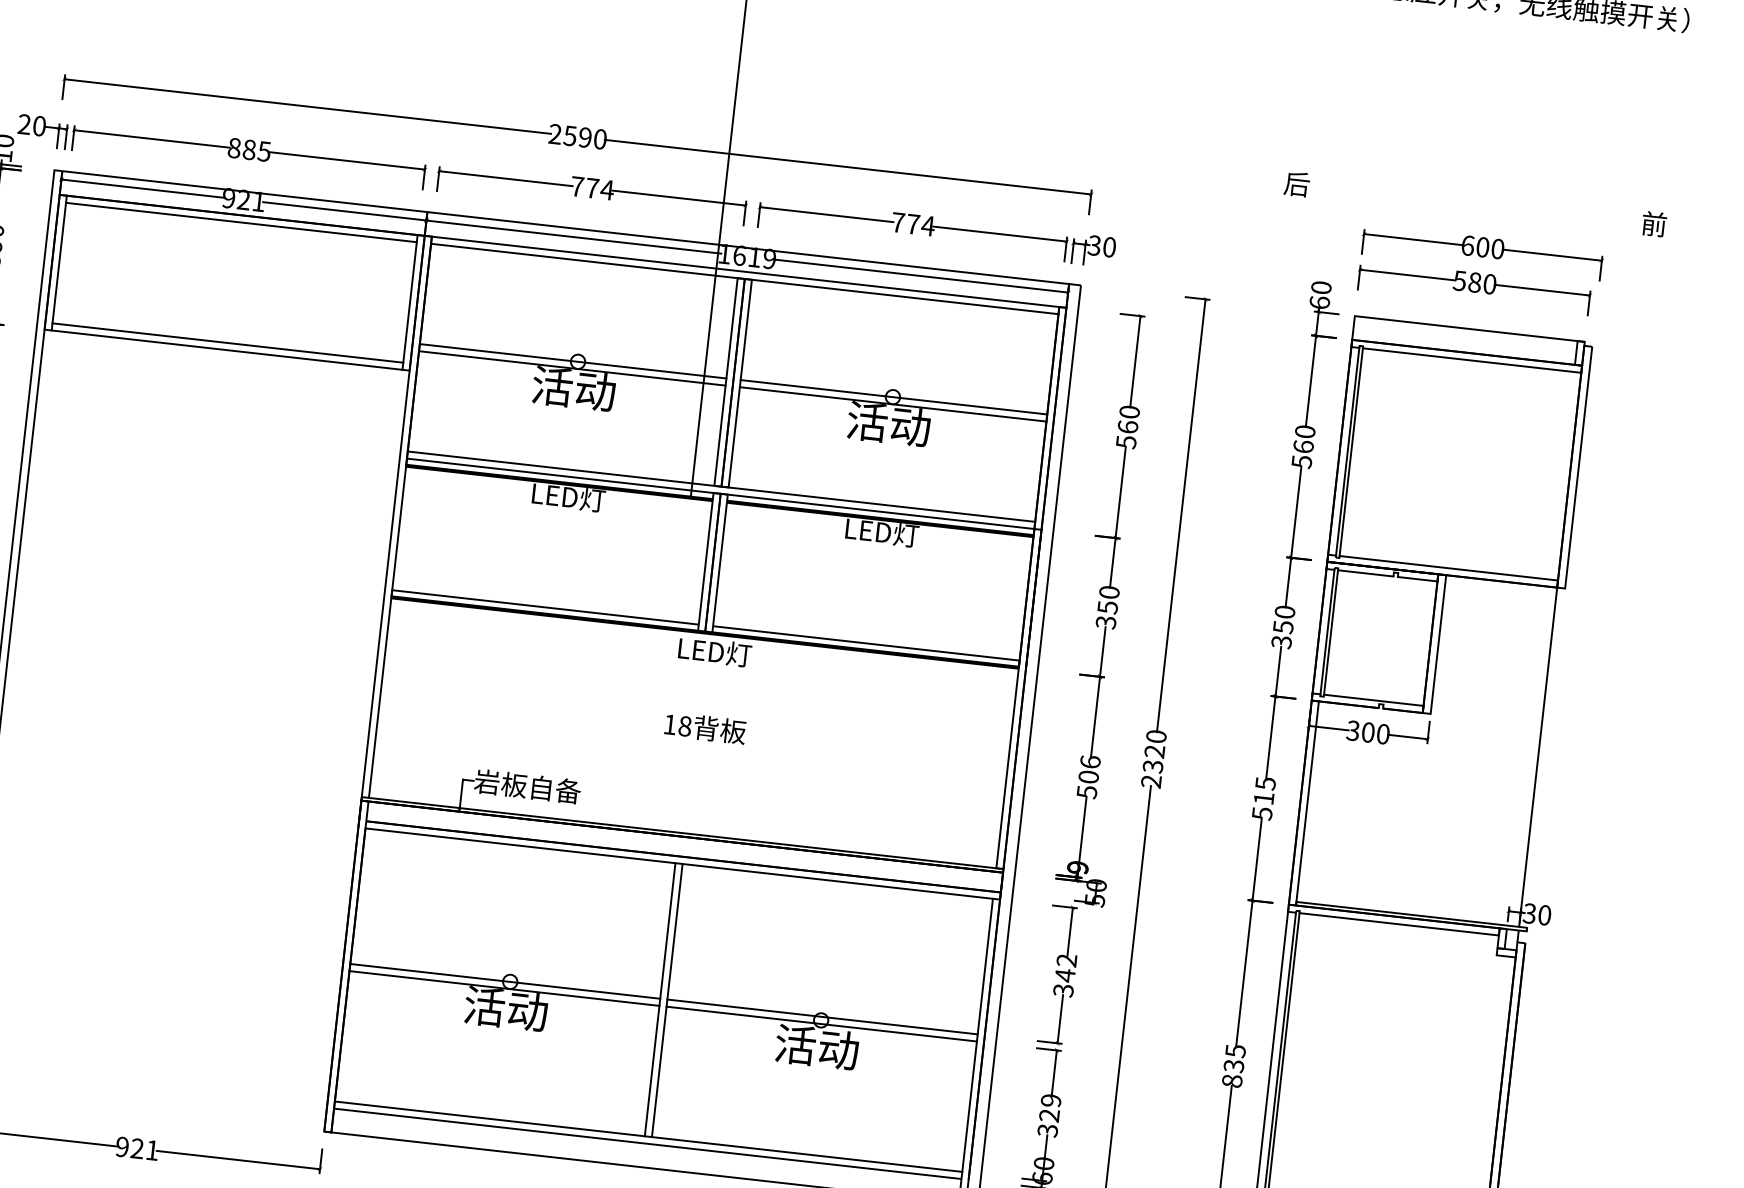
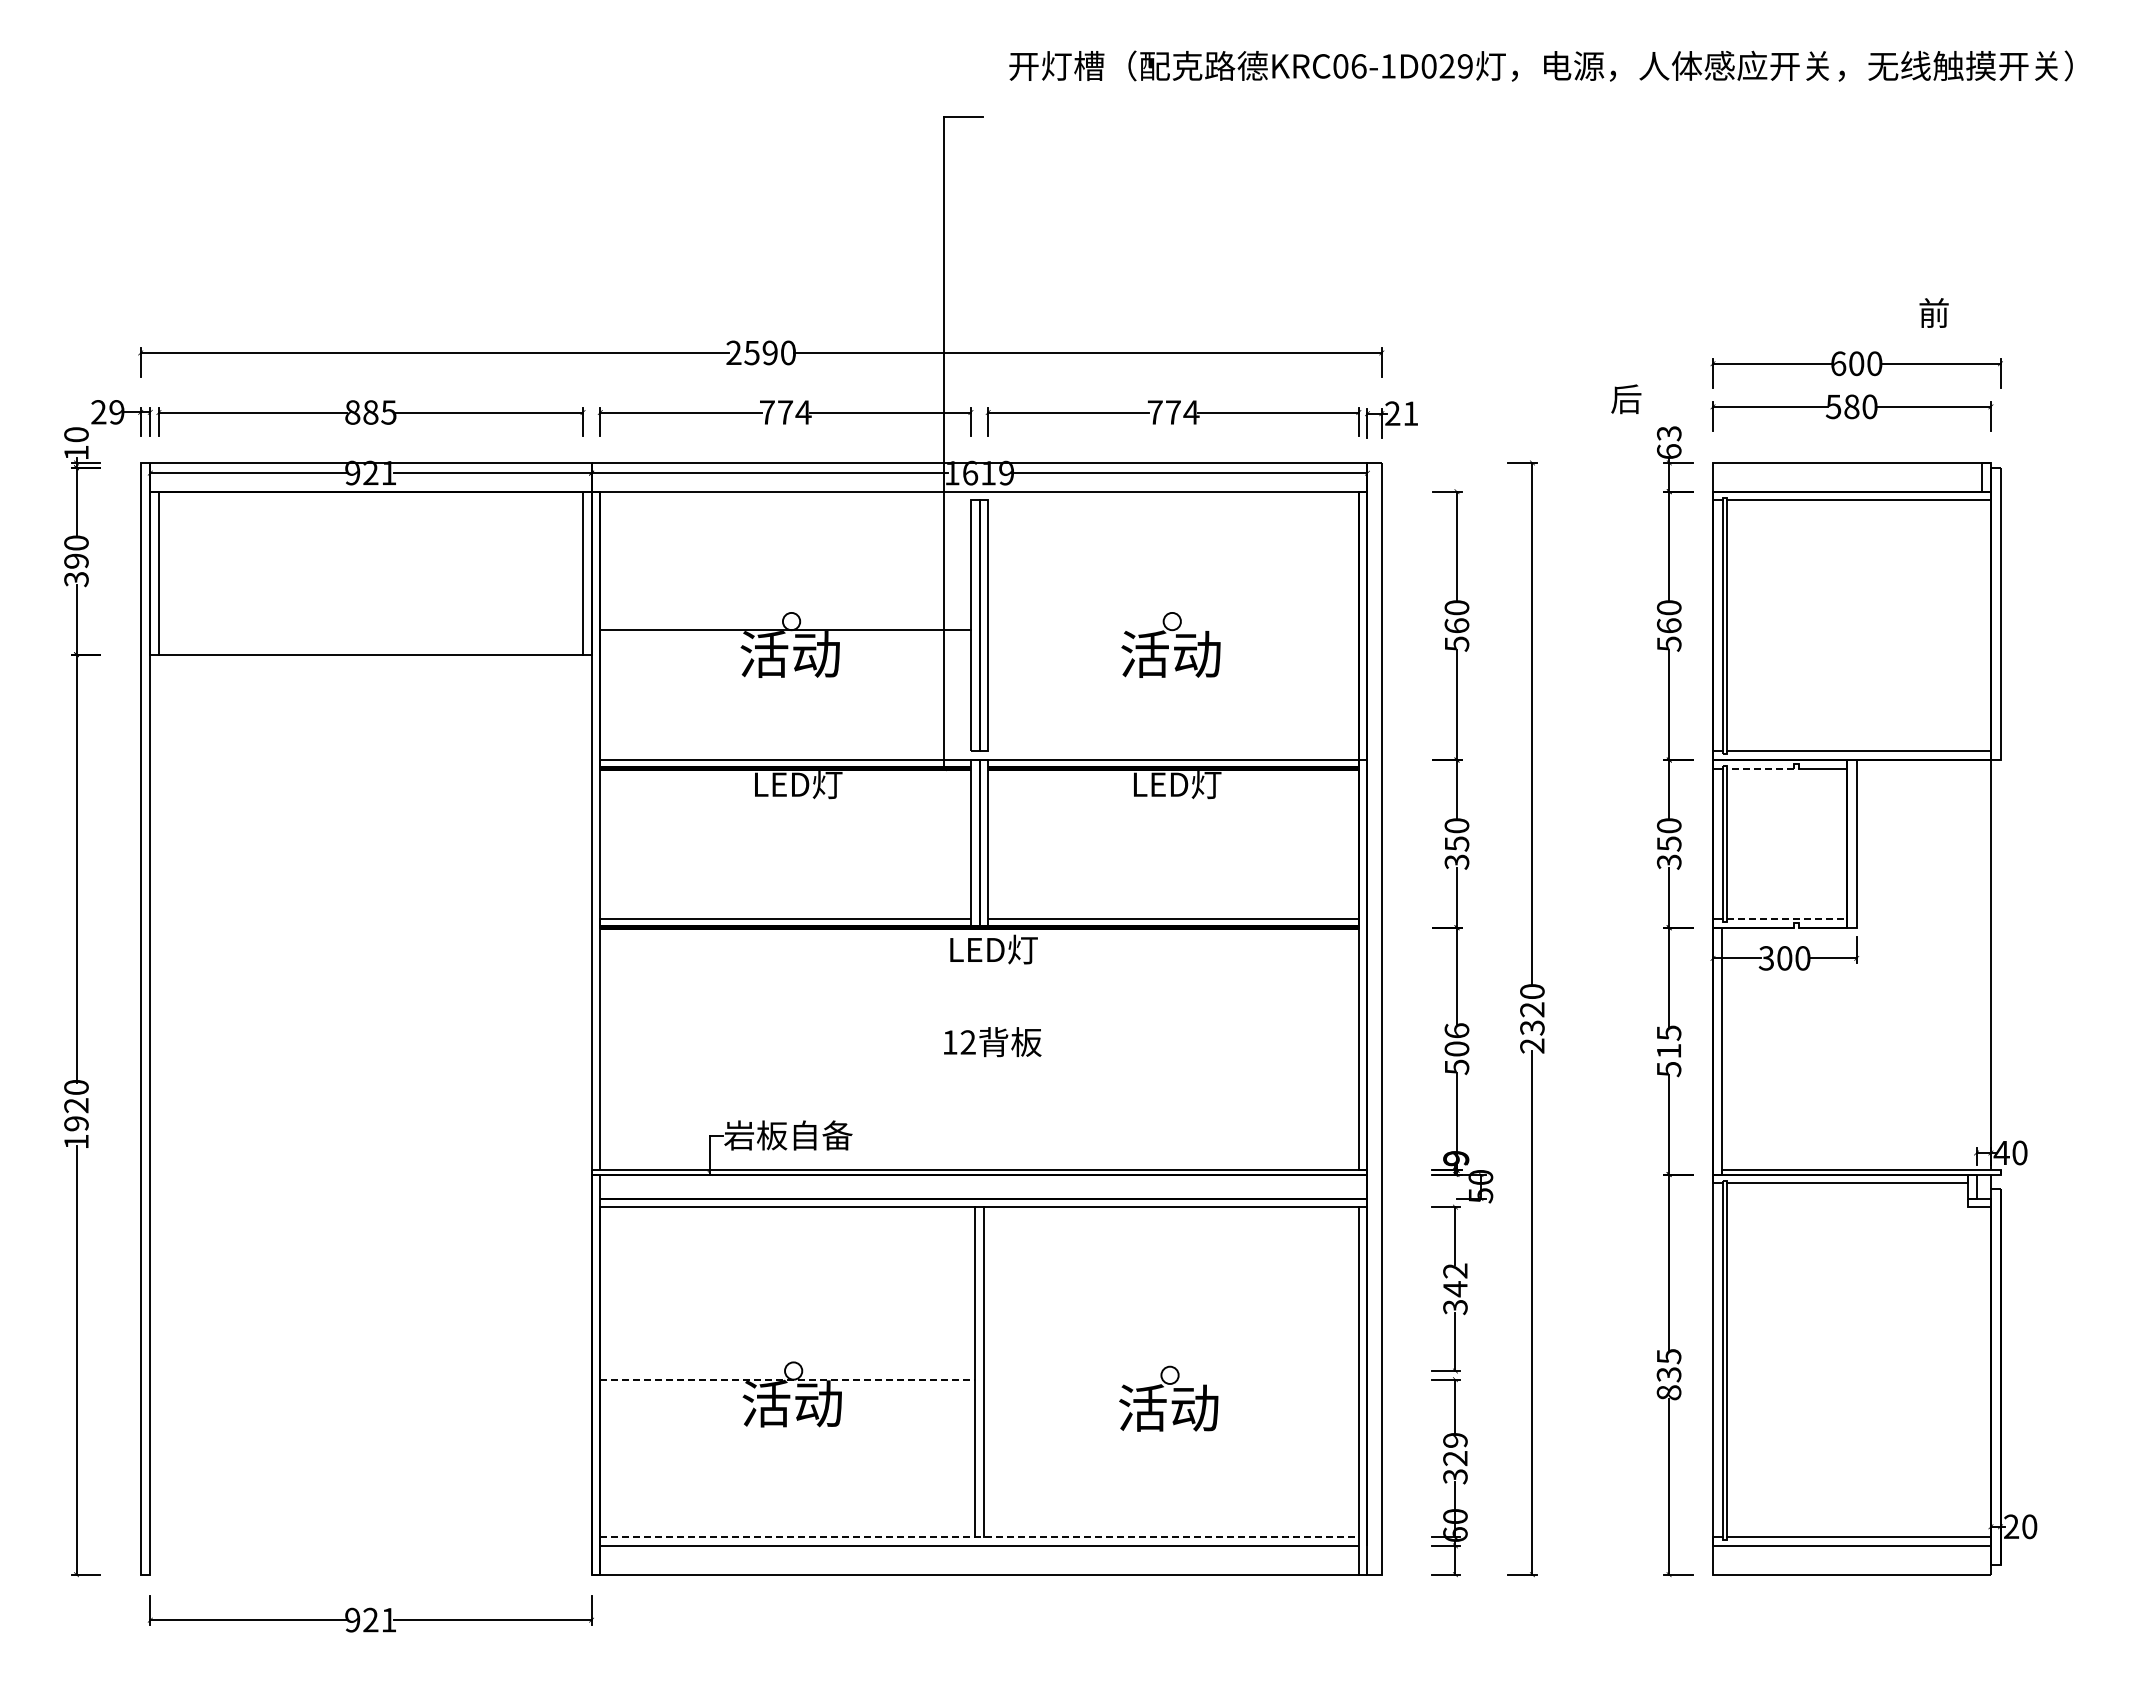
text: (39, 126) -> (116, 412), 20 -> 29
text: (1297, 184) -> (1626, 399), moved
line: (241, 222) -> (370, 500), removed
text: (1653, 223) -> (1933, 312), moved
text: (1101, 246) -> (1401, 413), 30 -> 21
line: (744, 279) -> (979, 500), removed
text: (1321, 287) -> (1669, 433), 60 -> 63
line: (227, 343) -> (370, 646), removed
line: (573, 361) -> (785, 621), removed
line: (893, 397) -> (1173, 621), removed
line: (893, 404) -> (1173, 630), removed
line: (721, 486) -> (979, 751), removed
line: (1365, 573) -> (1760, 768), solid -> dashed
line: (1374, 700) -> (1787, 919), solid -> dashed
text: (684, 726) -> (967, 1042), 18 -> 12
text: (1529, 913) -> (2001, 1152), 30 -> 40
line: (505, 981) -> (787, 1371), removed
line: (505, 988) -> (788, 1379), solid -> dashed
line: (821, 1017) -> (1170, 1371), removed
line: (821, 1023) -> (1170, 1379), removed
line: (649, 1136) -> (980, 1537), solid -> dashed

